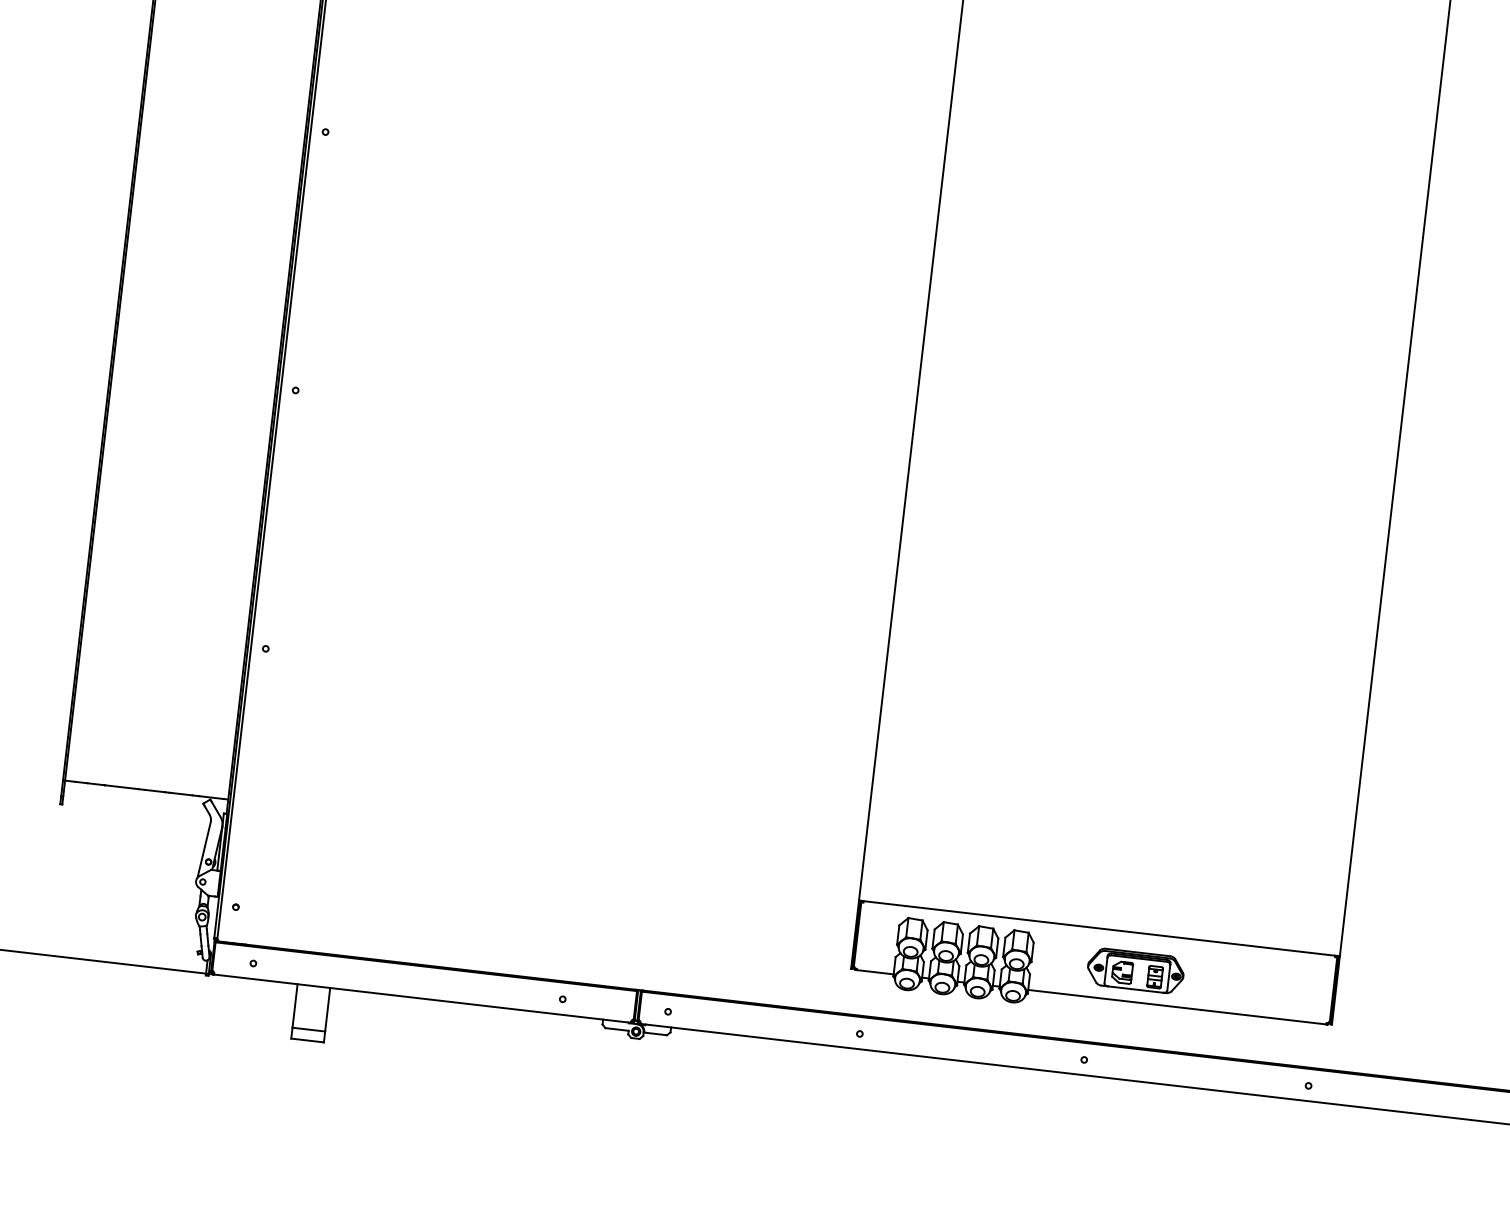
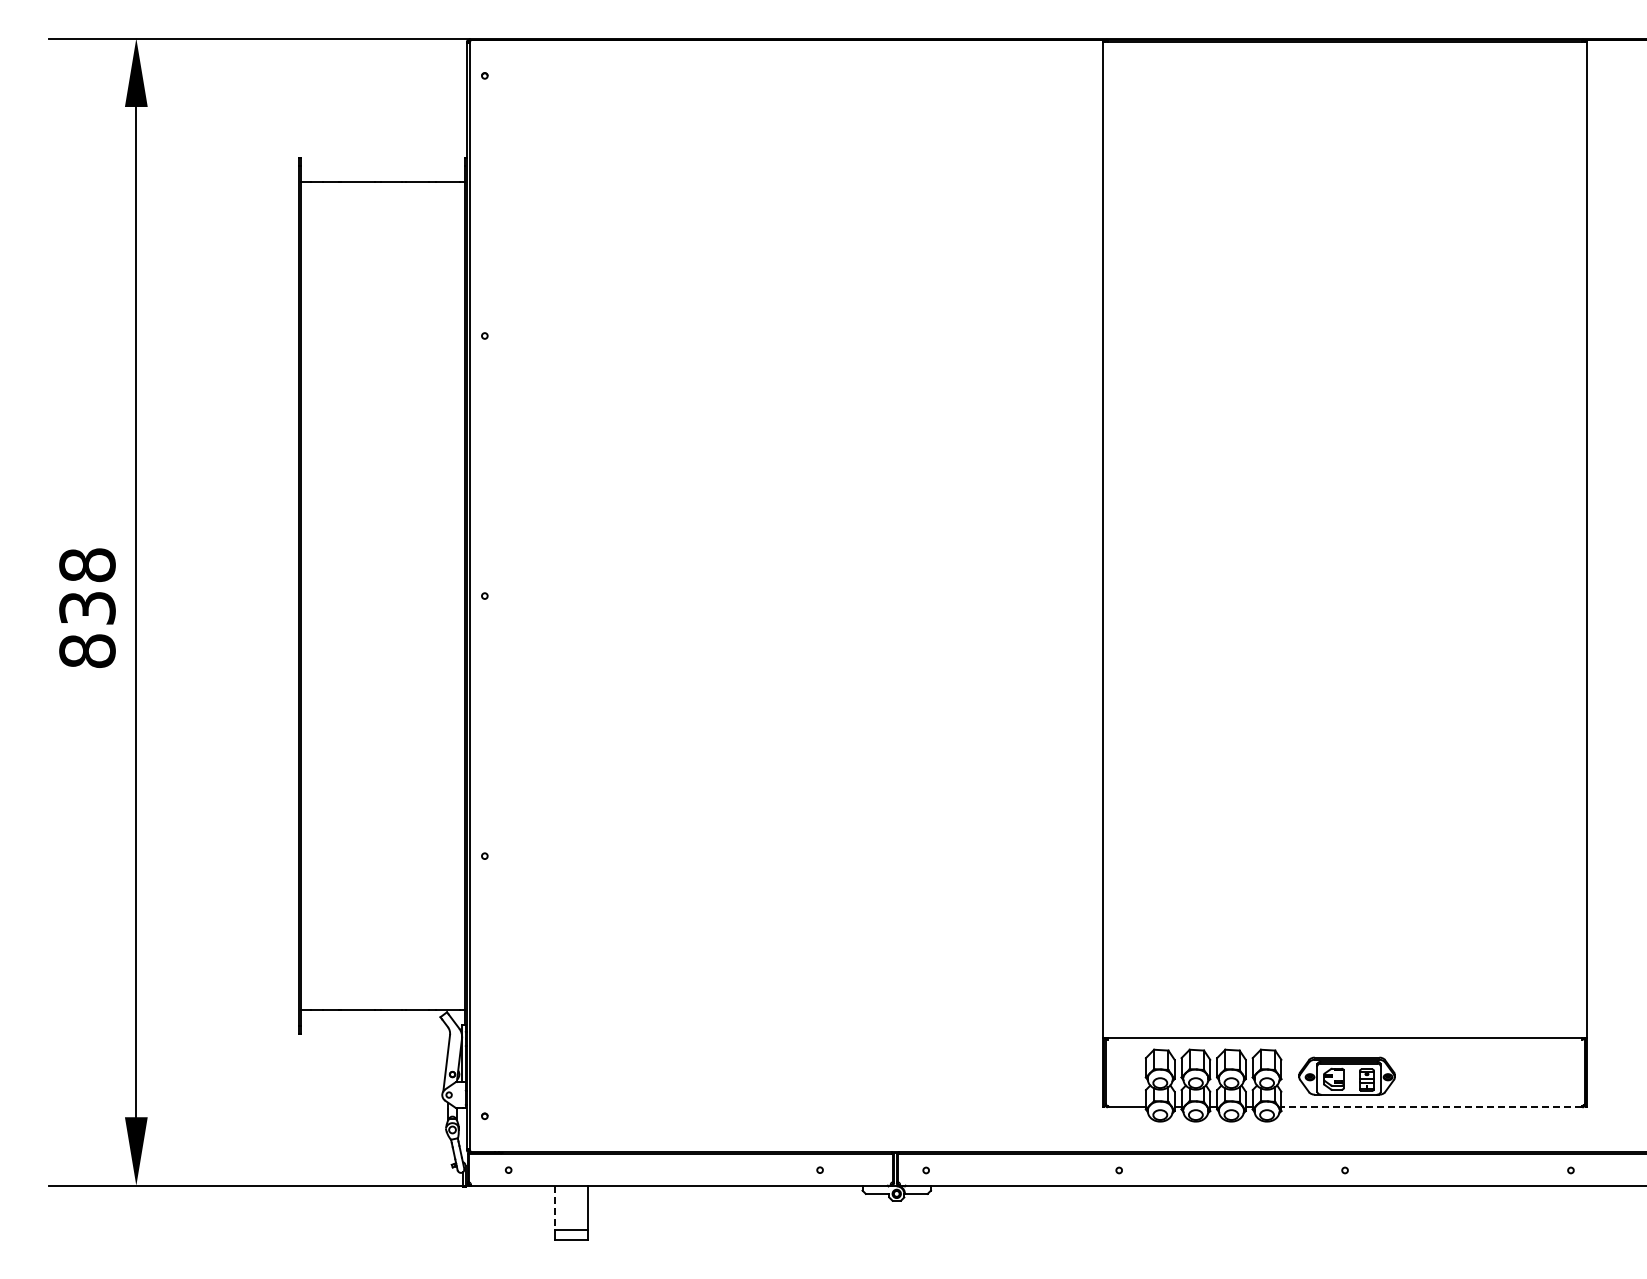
part: (1135, 970) -> (1346, 1075), moved
line: (294, 1005) -> (554, 1207), solid -> dashed
line: (1176, 1007) -> (1430, 1107), solid -> dashed

